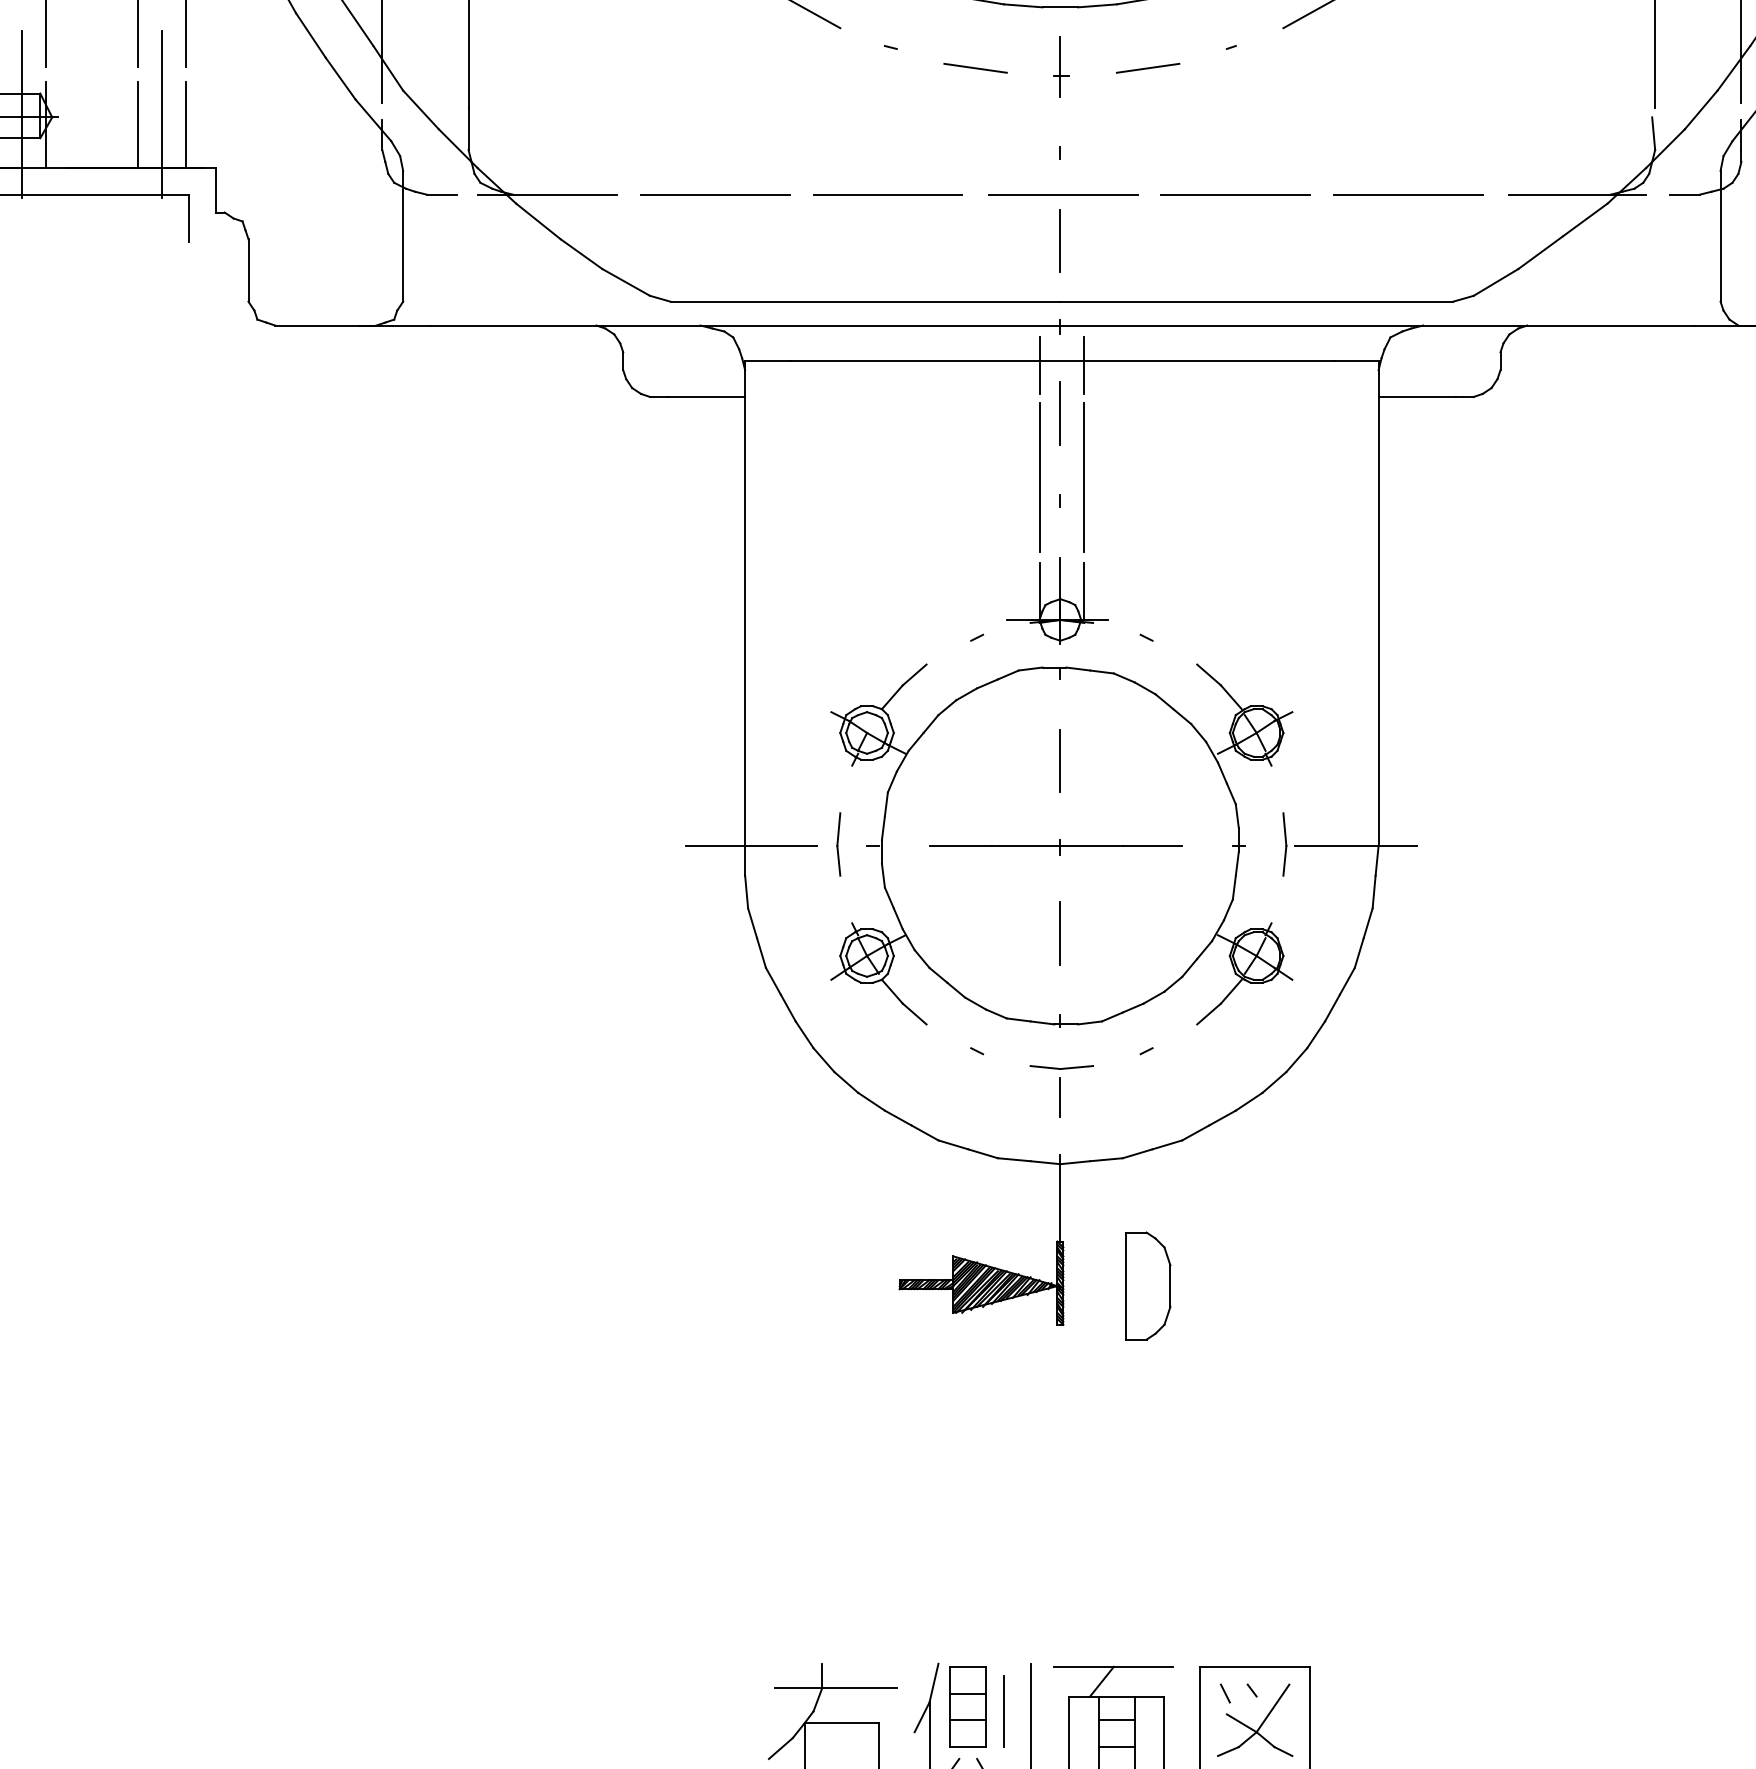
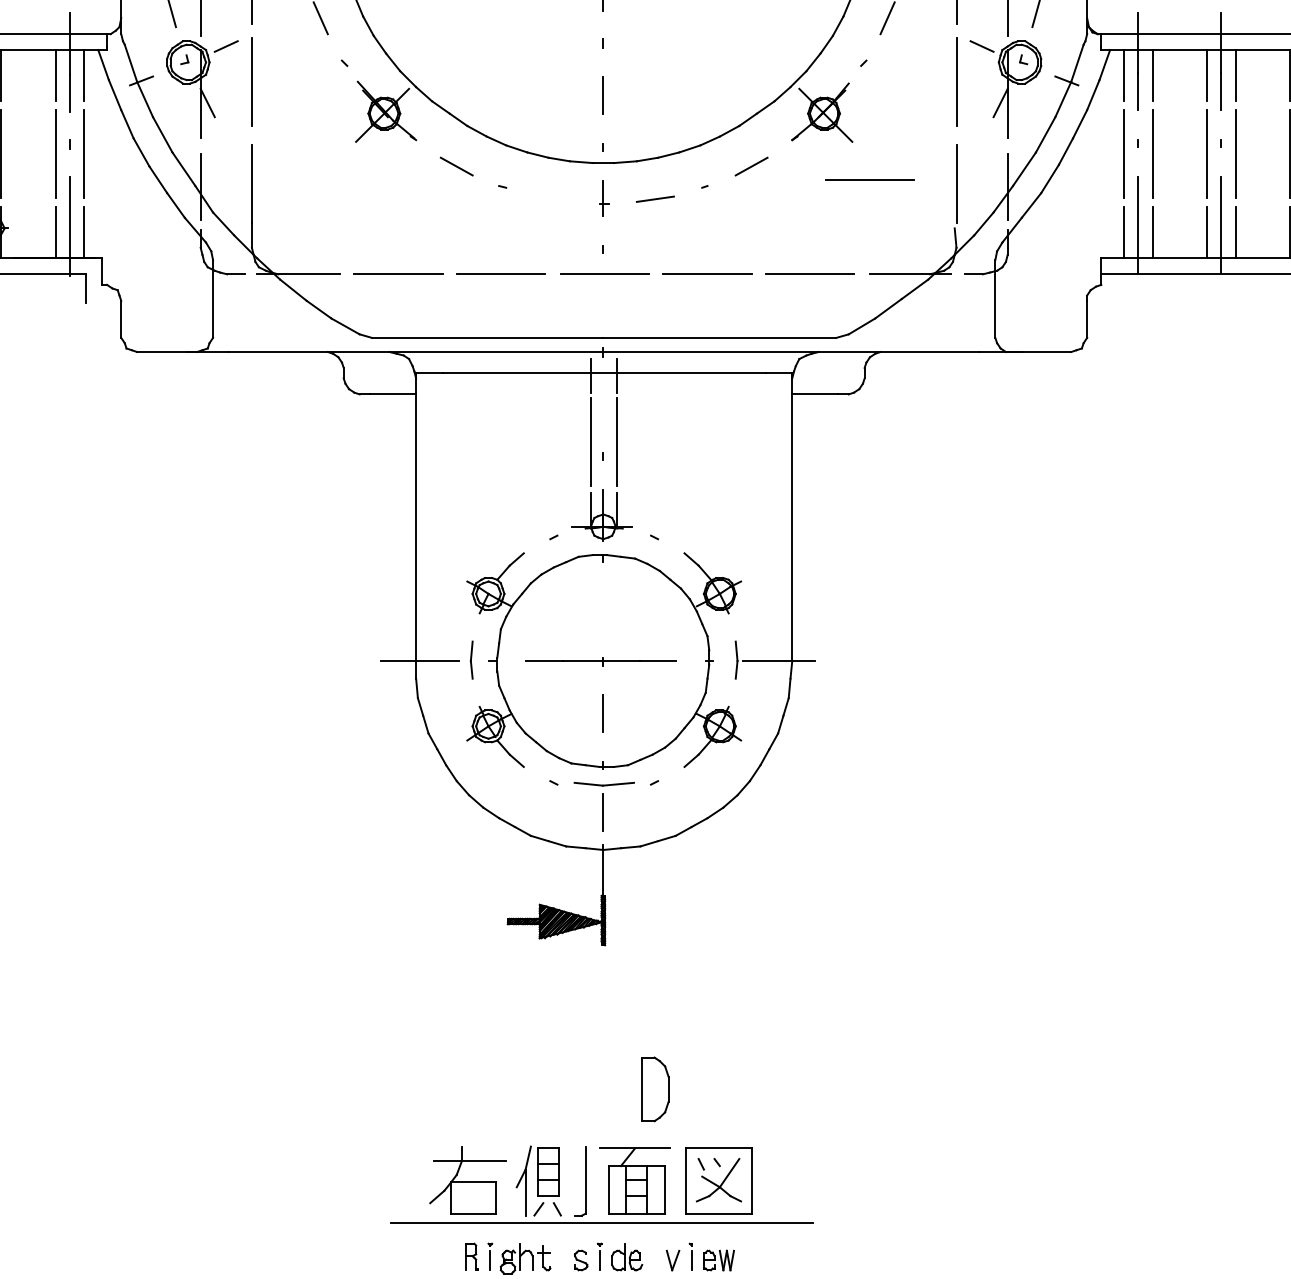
line: (1508, 35) -> (869, 179), added
line: (974, 67) -> (552, 198), removed
line: (1060, 240) -> (603, 301), removed
line: (1060, 412) -> (603, 403), removed
line: (1058, 760) -> (602, 610), removed
part: (1060, 1090) -> (603, 806), size x1.6
part: (1148, 1286) -> (655, 1089), moved
line: (1003, 1710) -> (569, 1174), removed

